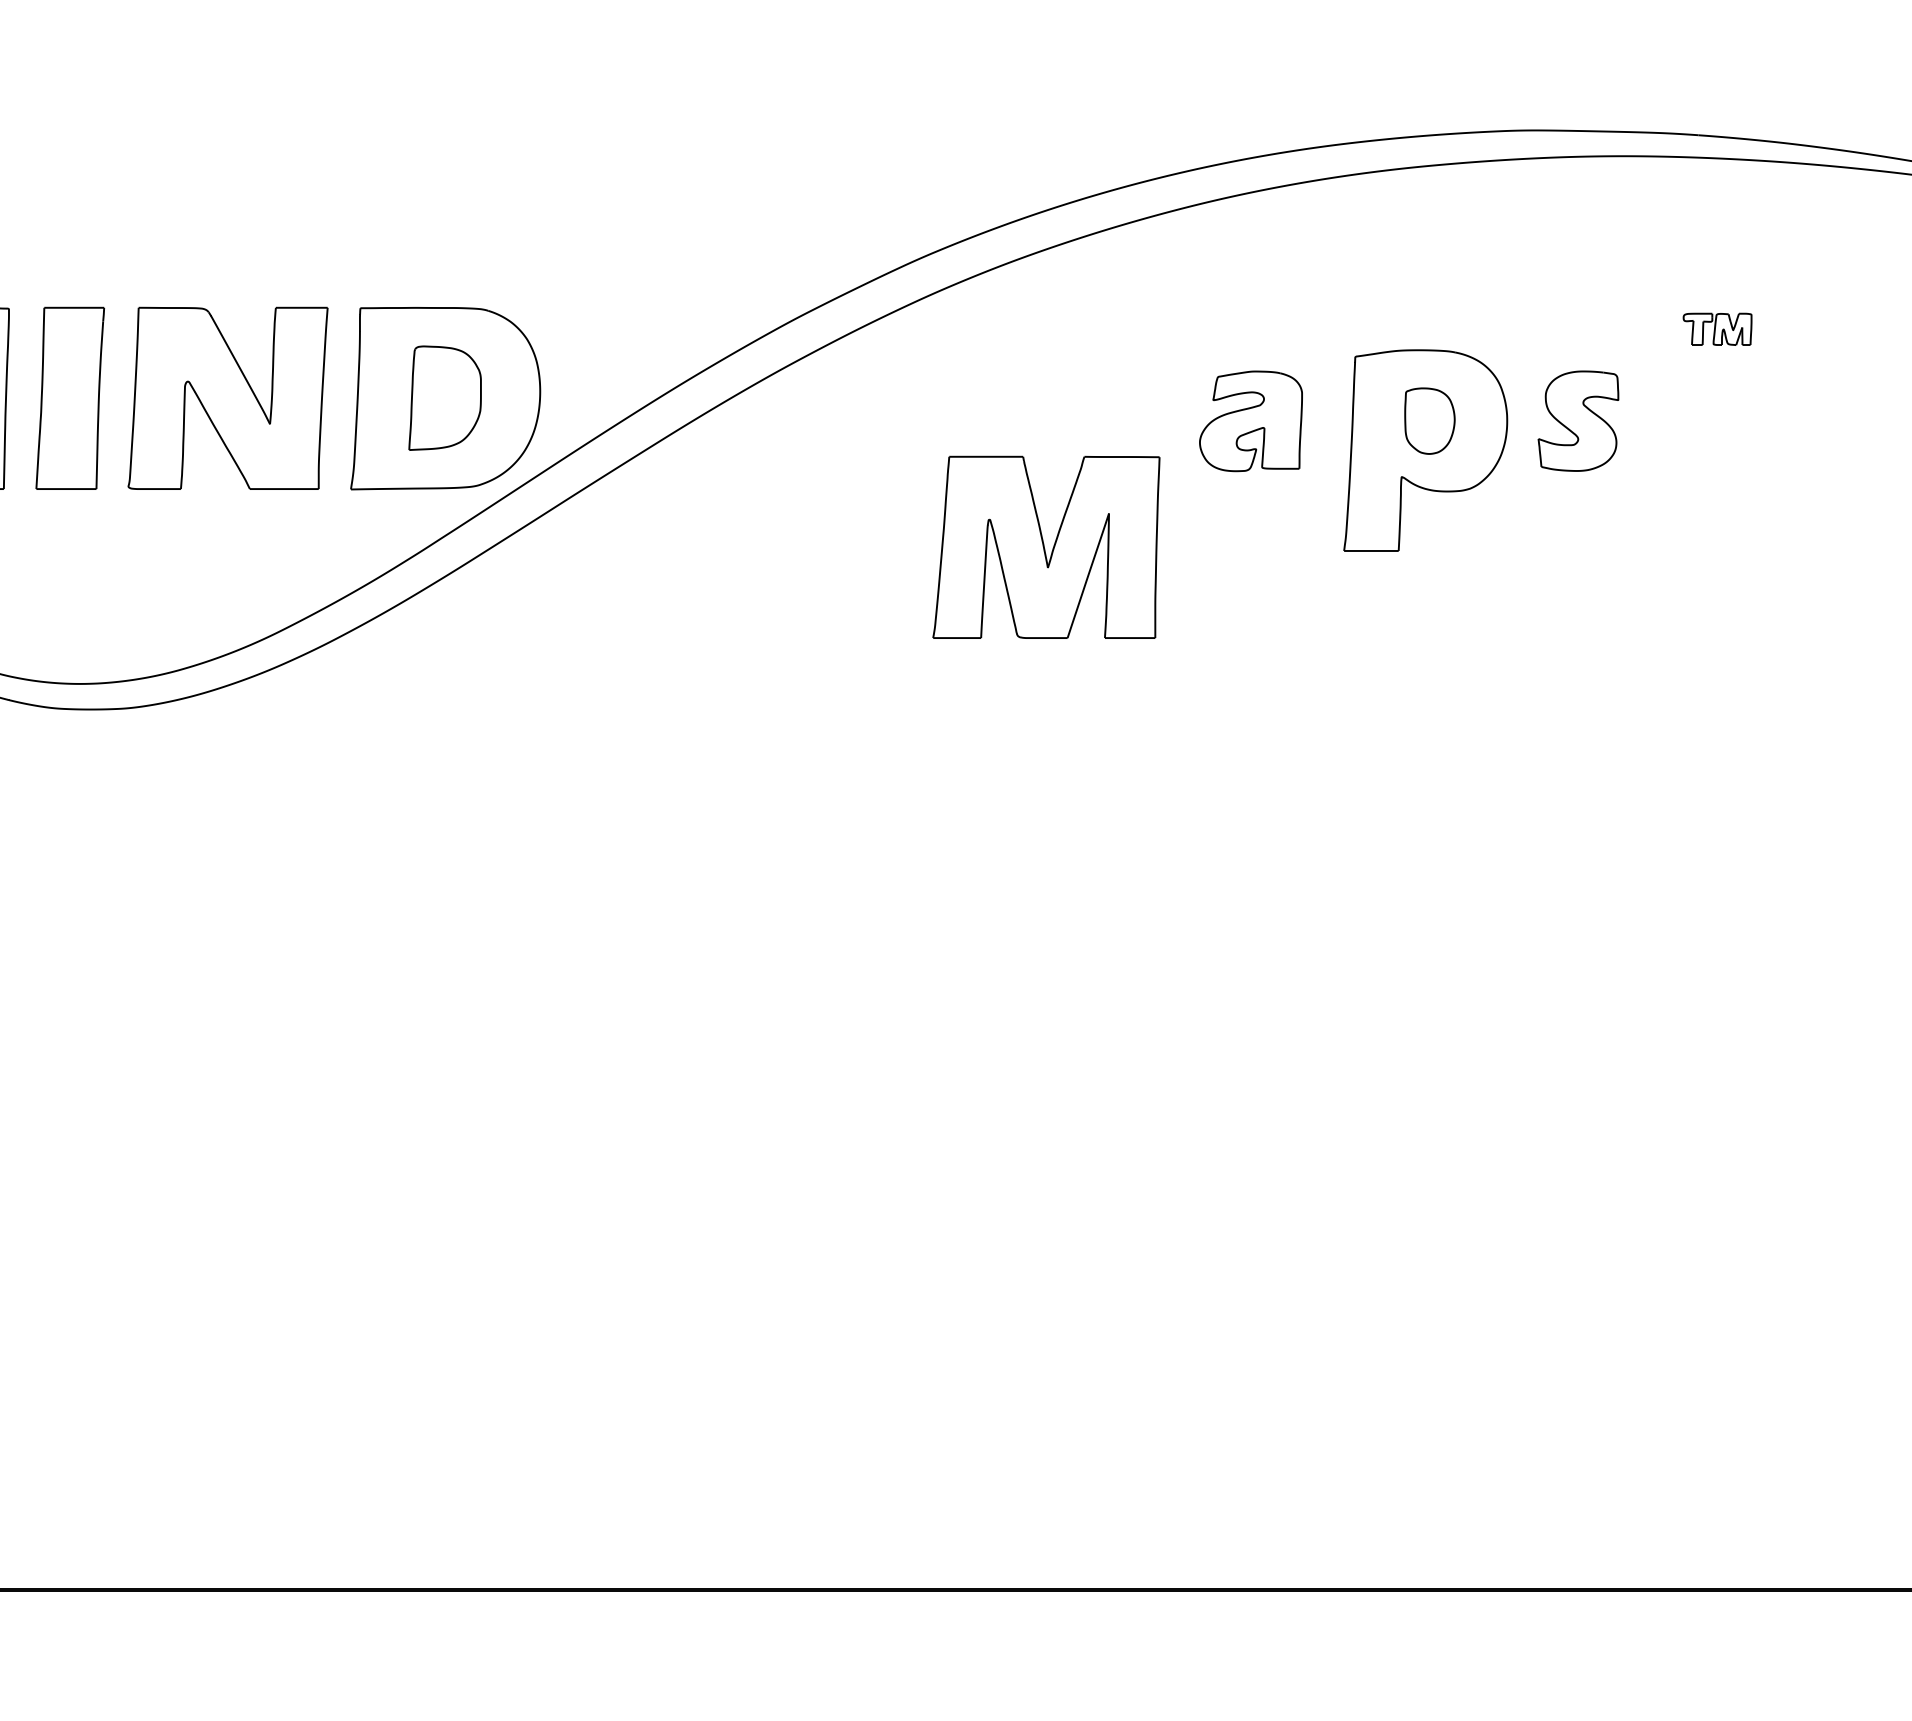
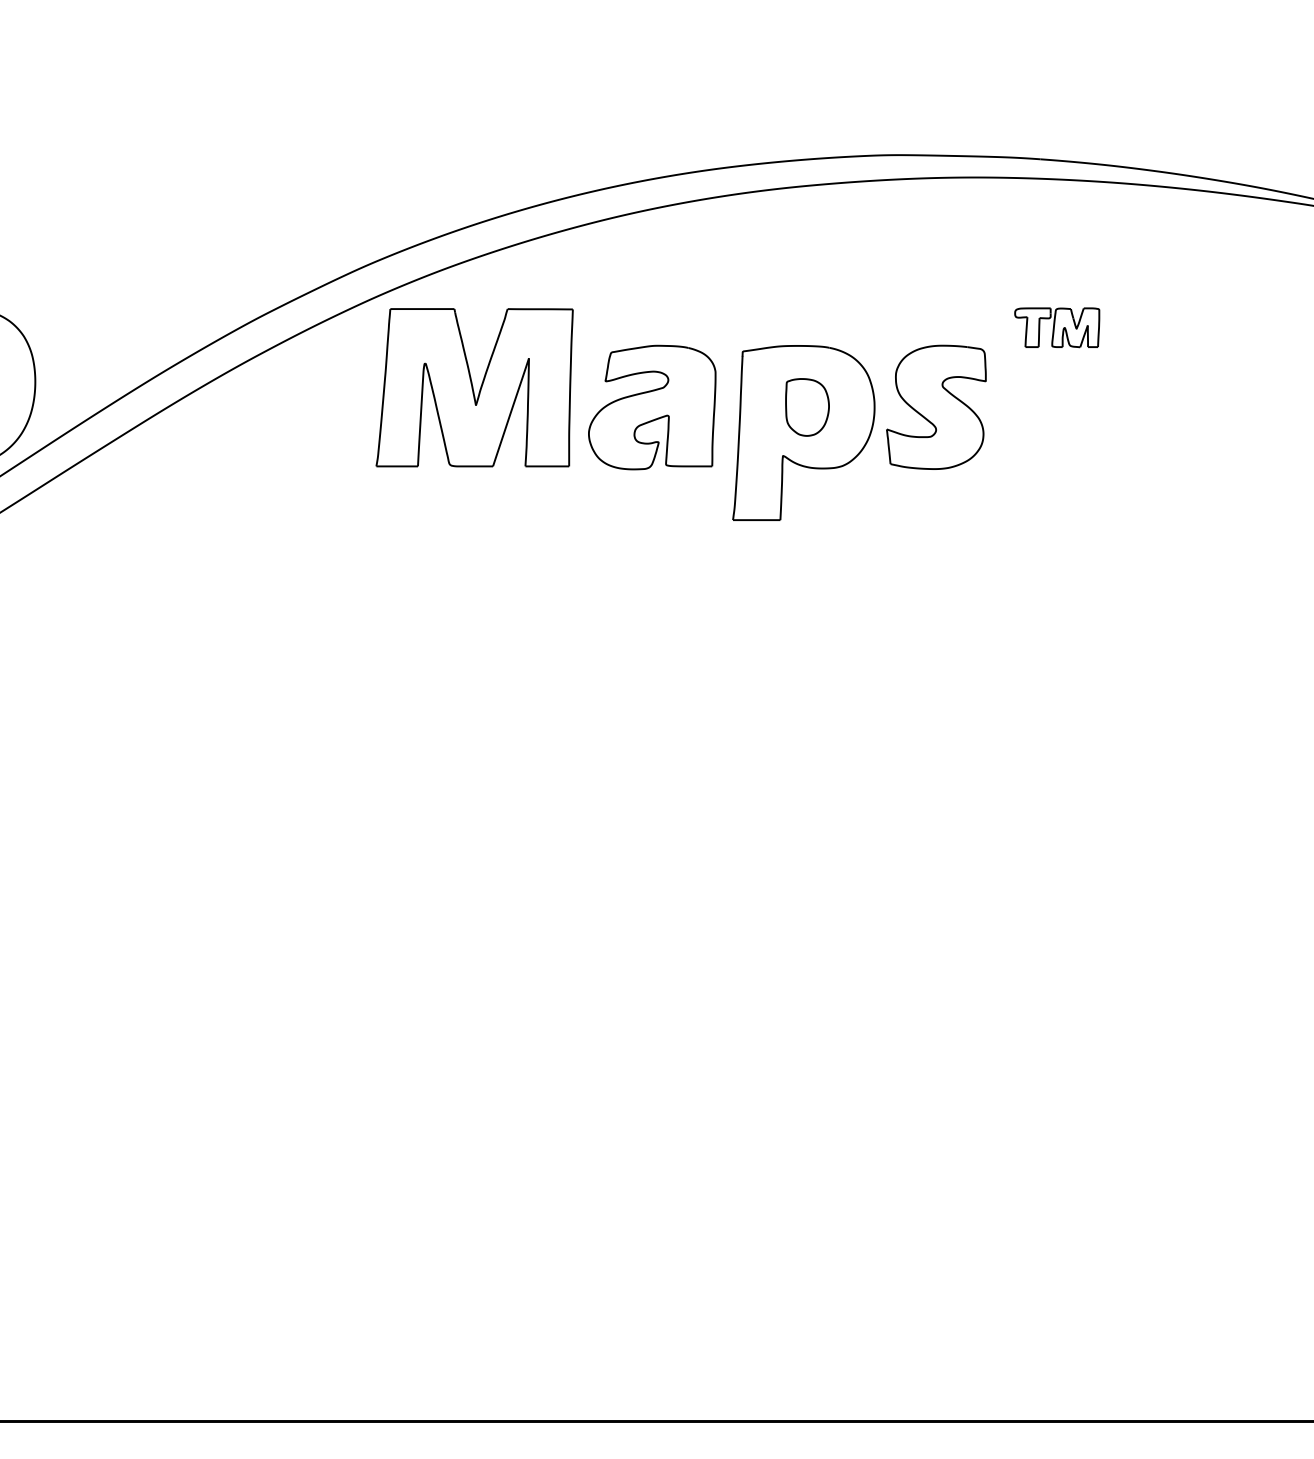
part: (1717, 329) -> (1057, 327), size x1.43
part: (1250, 421) -> (651, 407), size x1.43
part: (1578, 421) -> (936, 407), size x1.43
part: (1046, 546) -> (474, 386), moved

